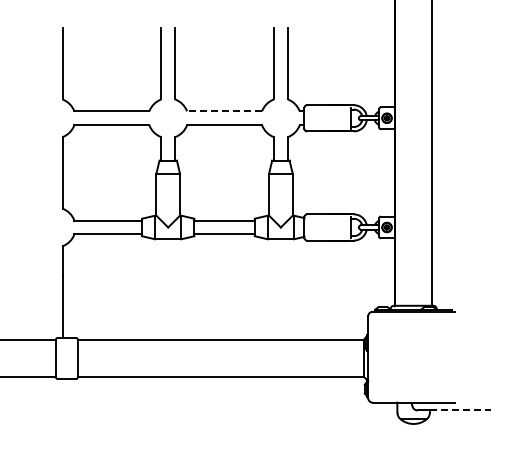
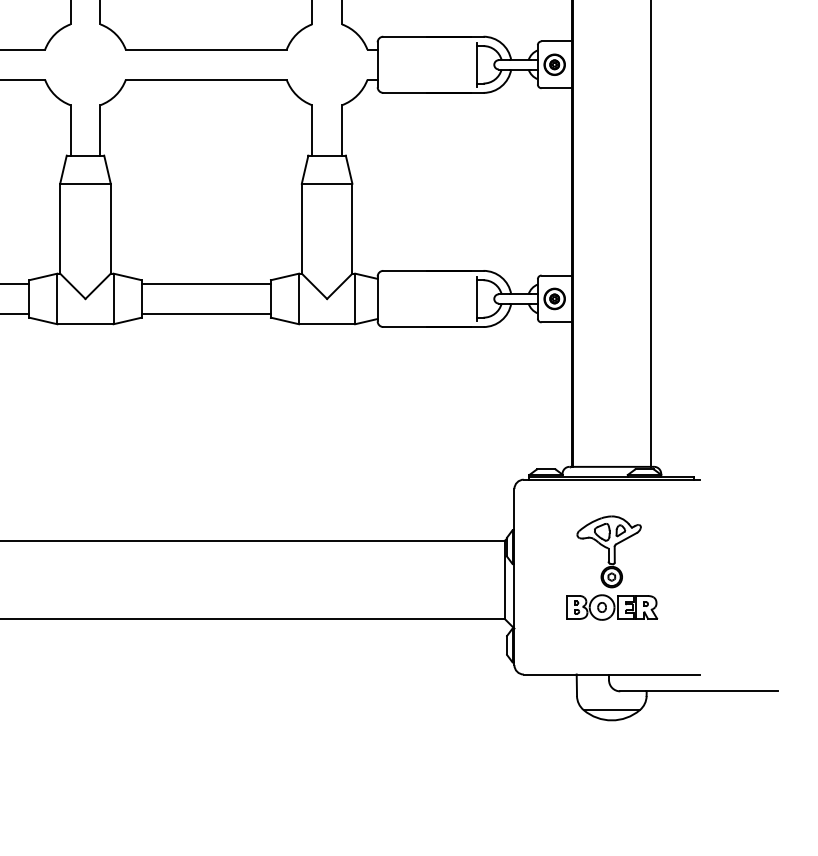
line: (224, 111) -> (206, 50), dashed -> solid
part: (413, 352) -> (611, 567), added
line: (460, 410) -> (712, 691), dashed -> solid

